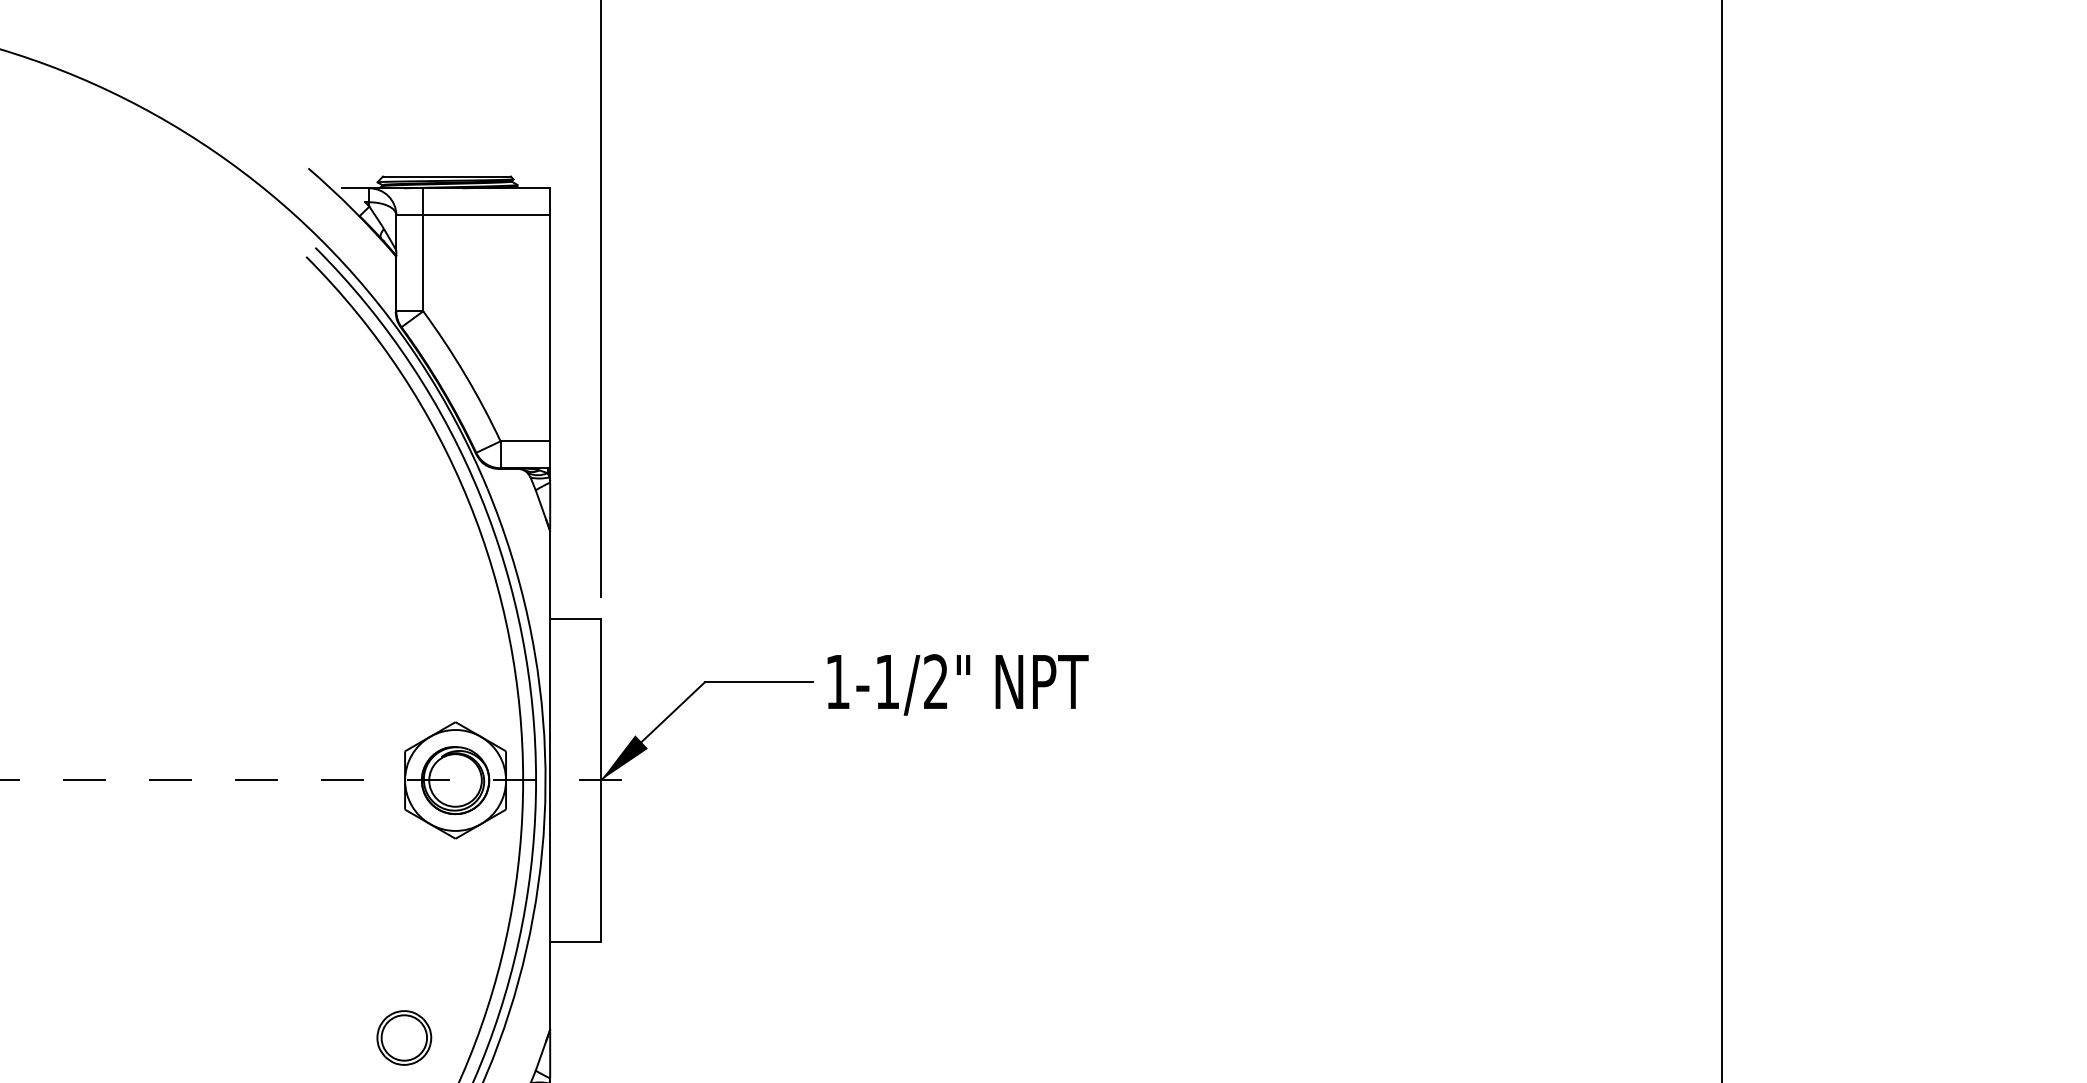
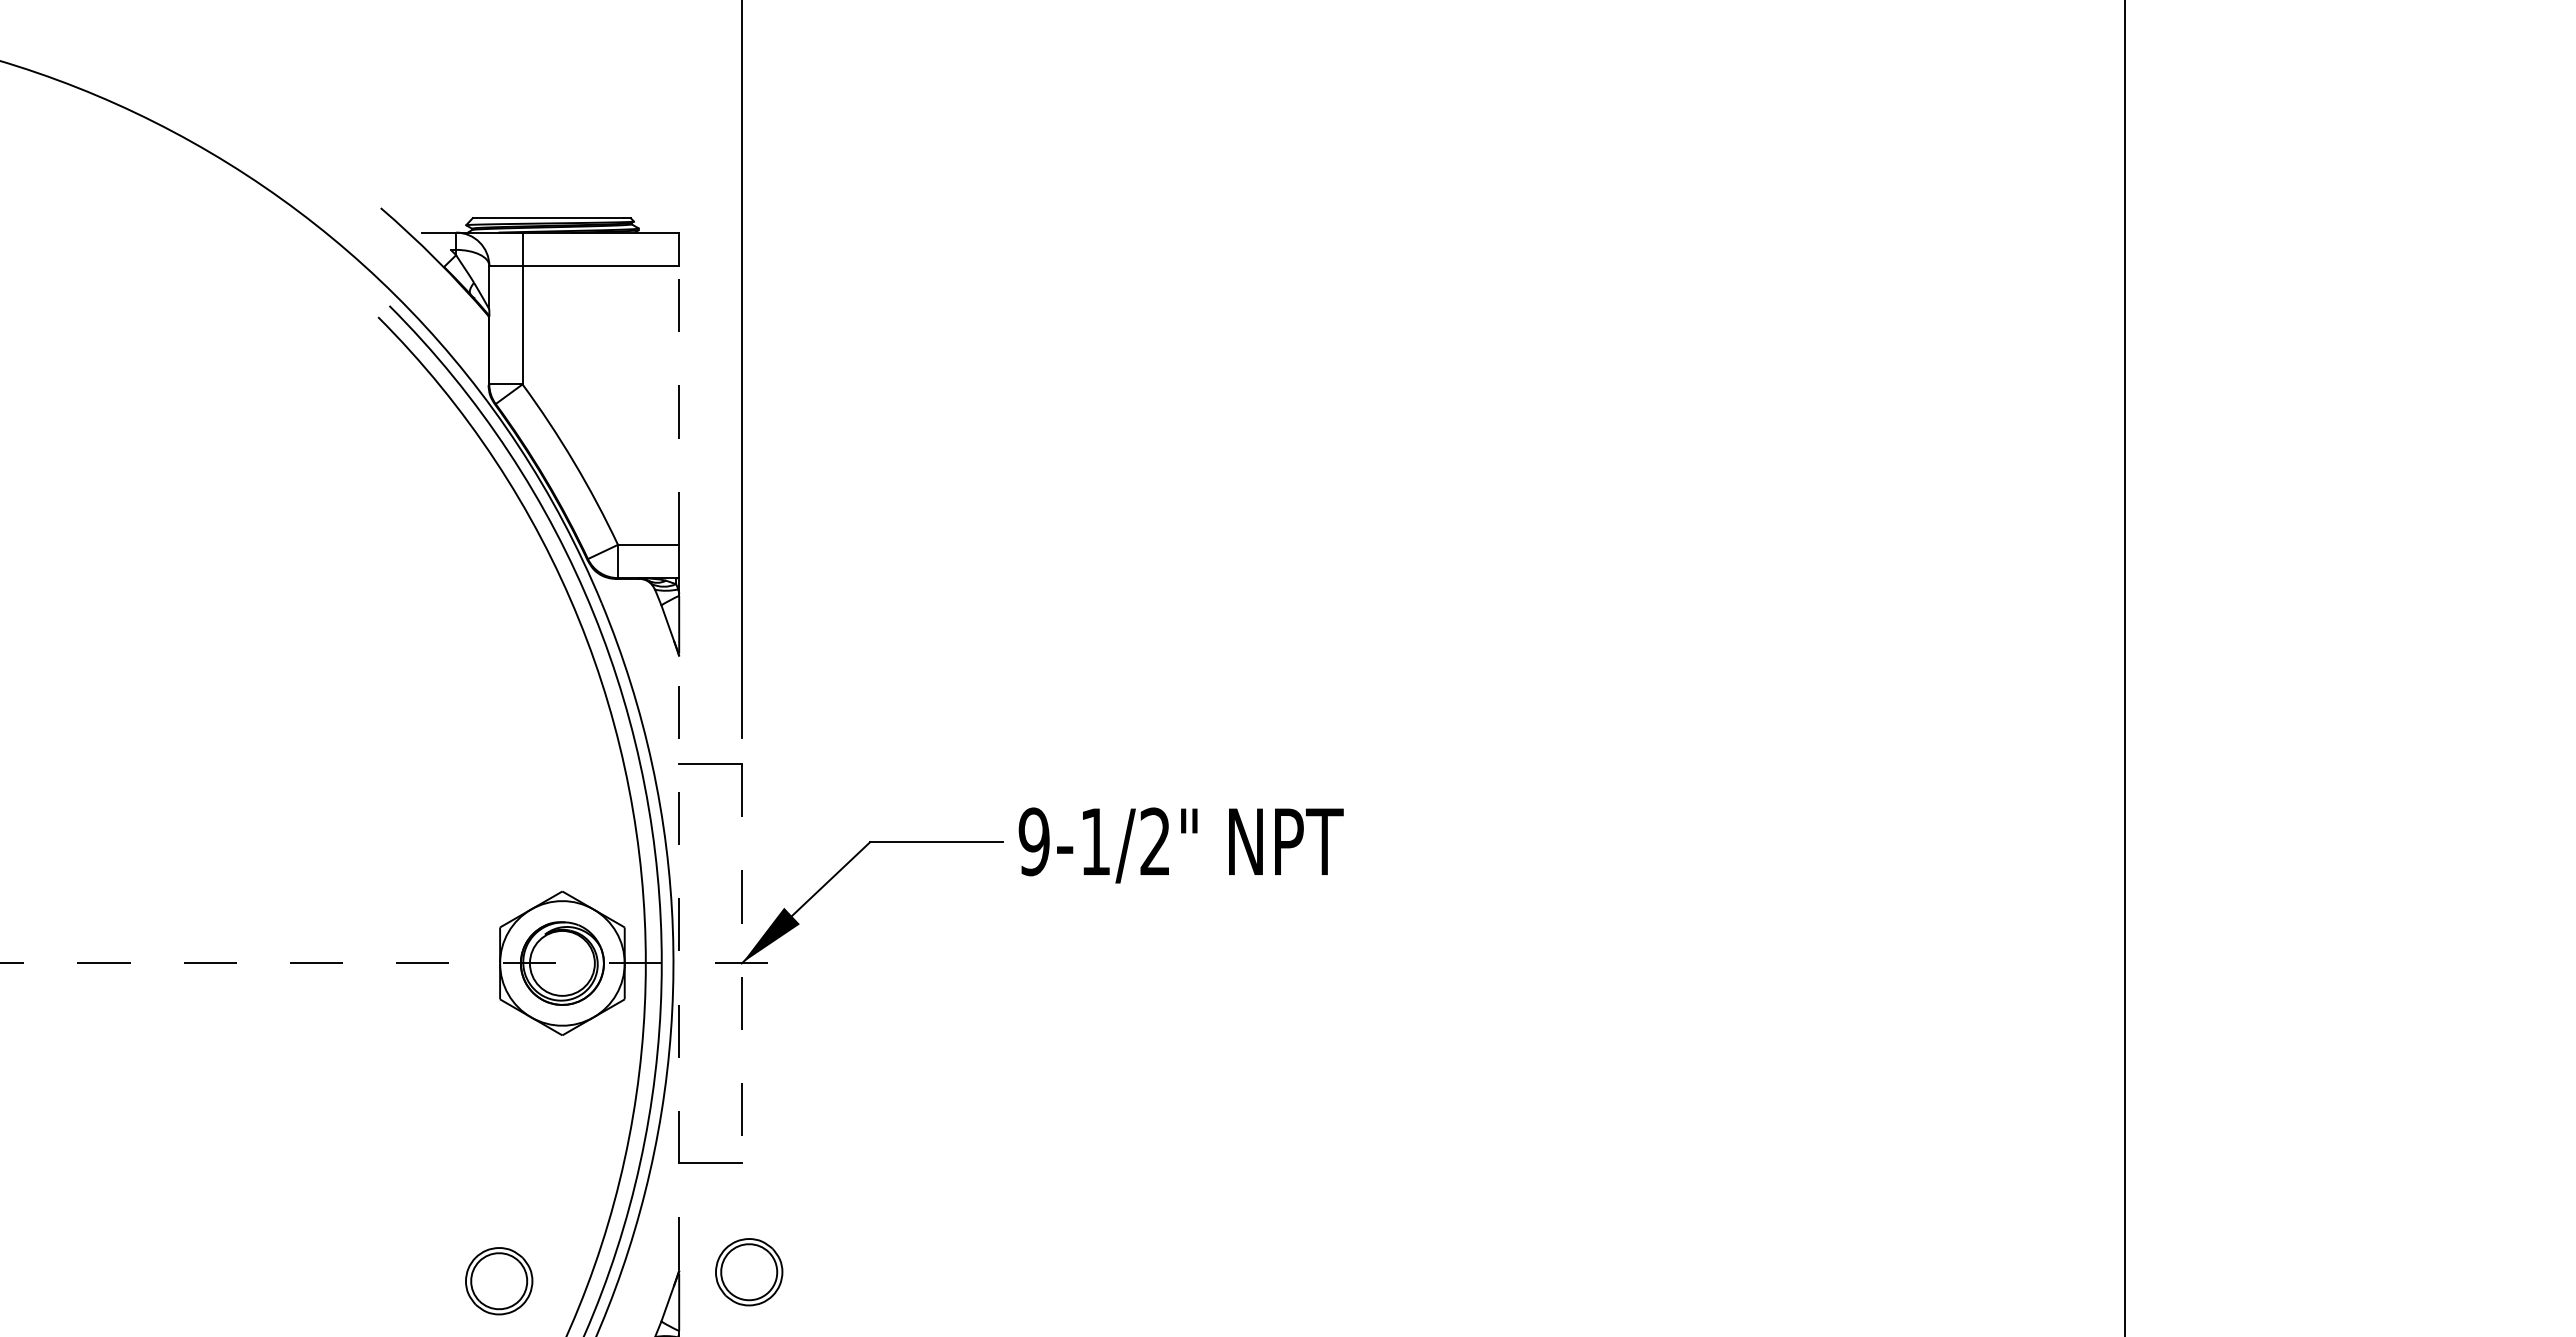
line: (550, 328) -> (679, 405), solid -> dashed
text: (837, 681) -> (1033, 841), 1-1/2" -> 9-1/2"
line: (550, 780) -> (679, 963), solid -> dashed
line: (600, 780) -> (741, 963), solid -> dashed
part: (607, 1030) -> (749, 1272), added

